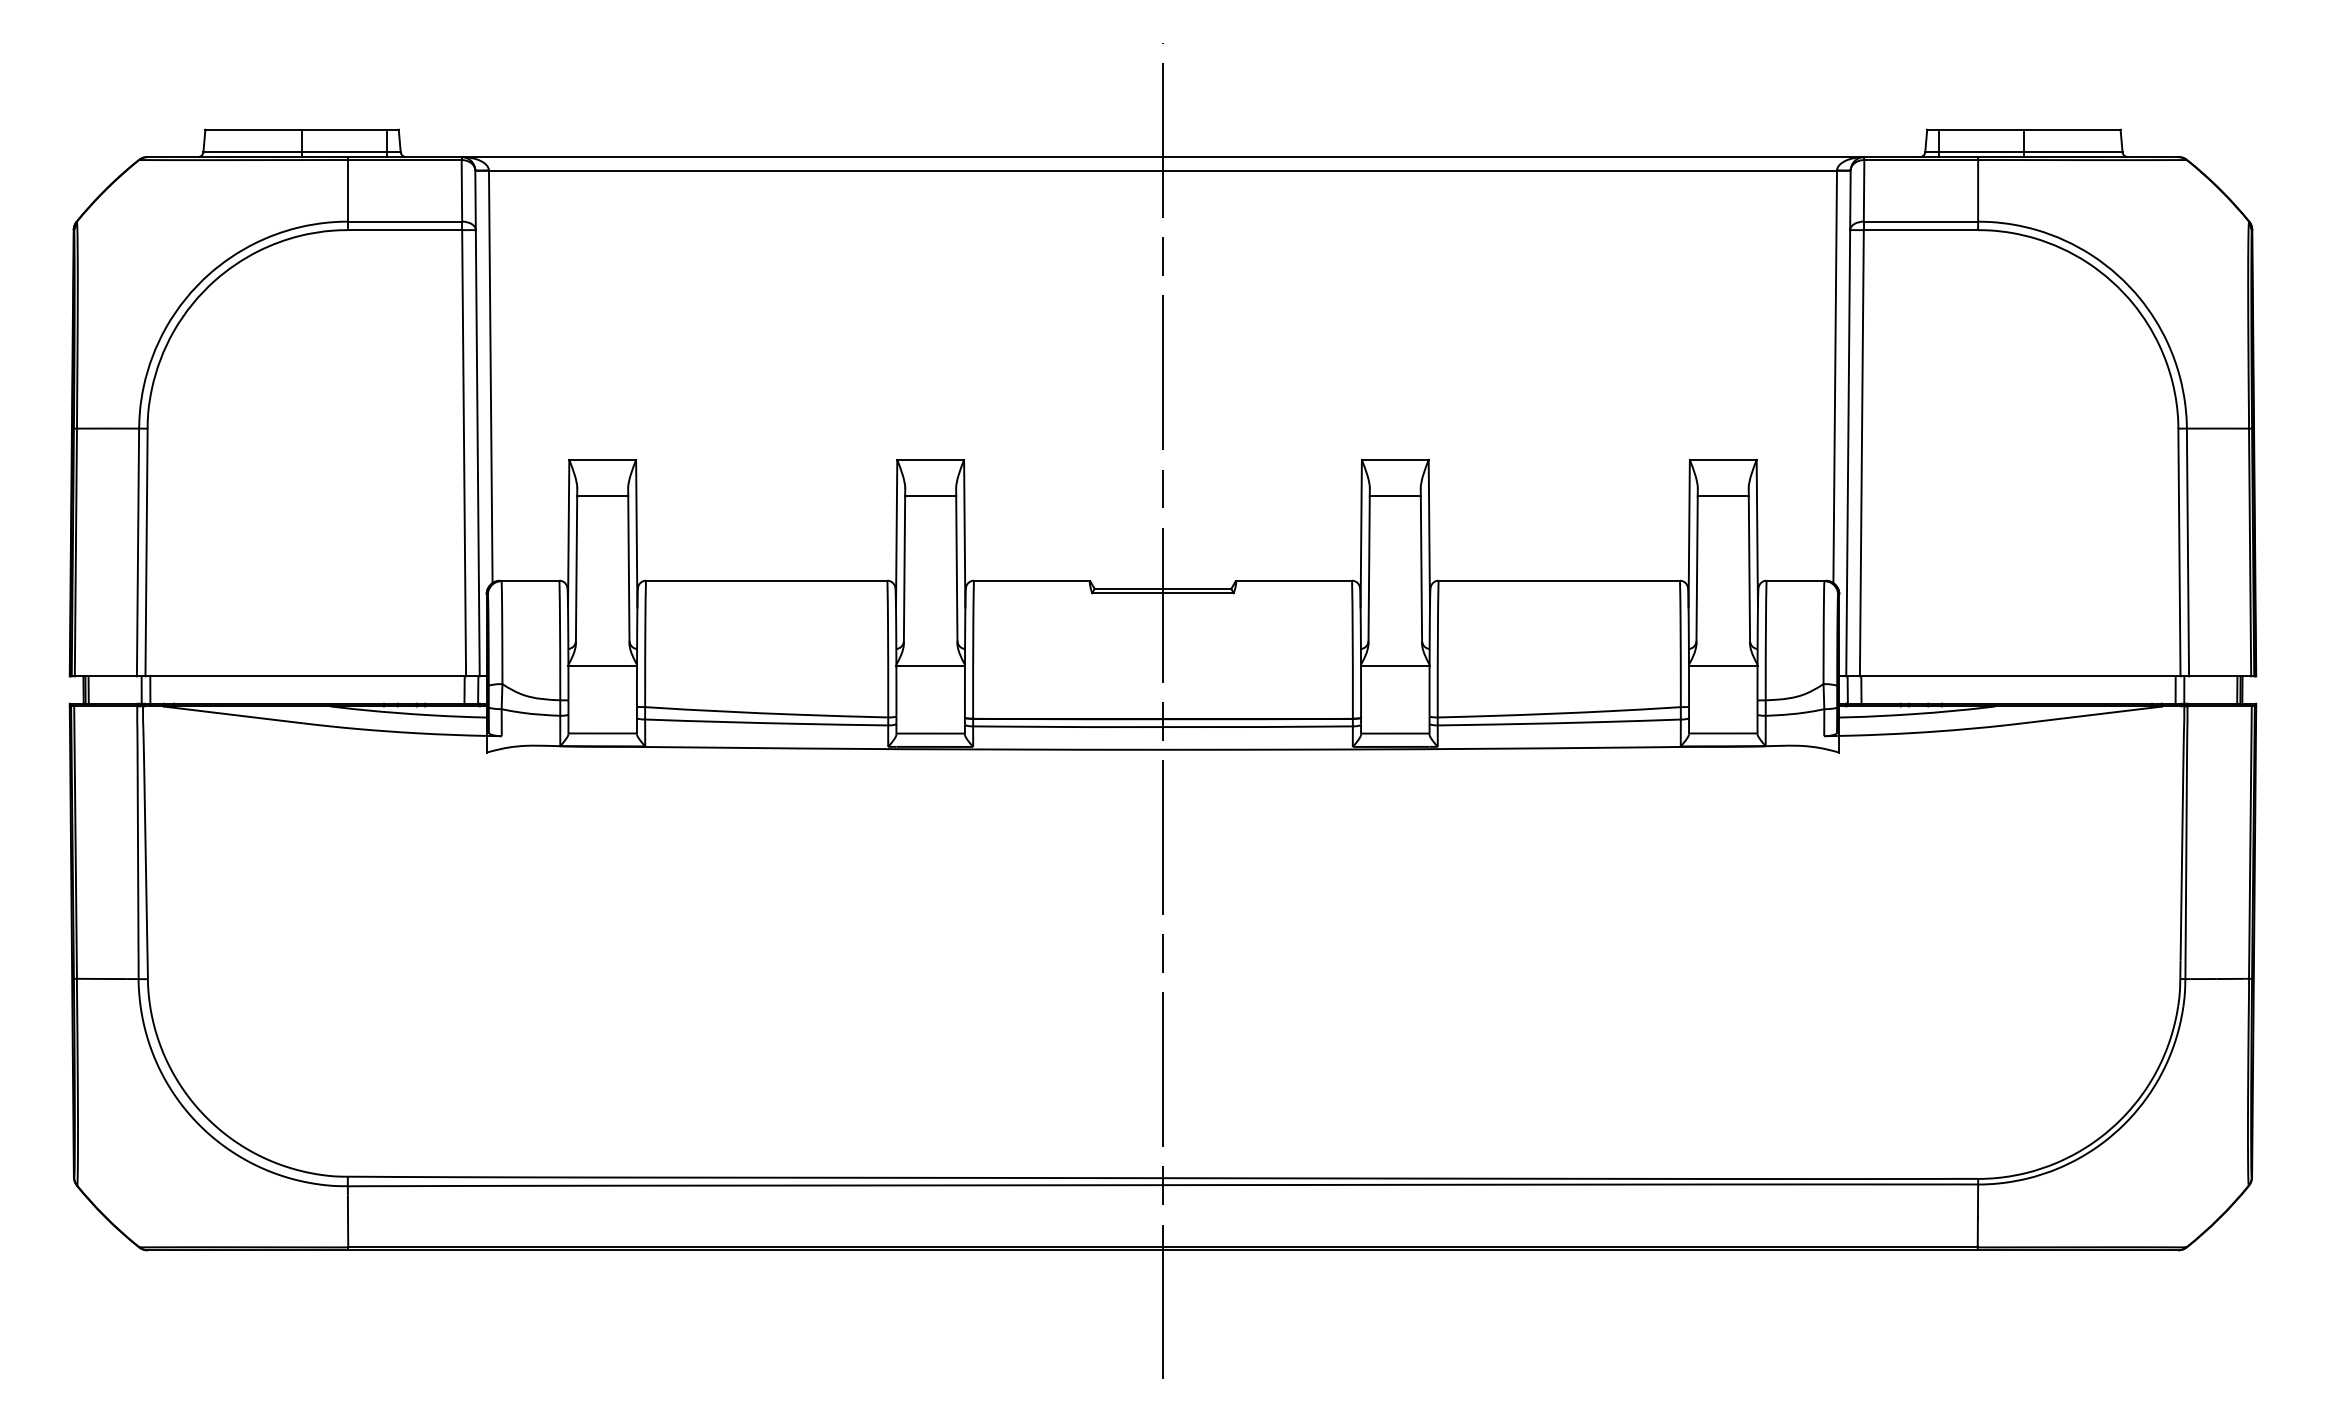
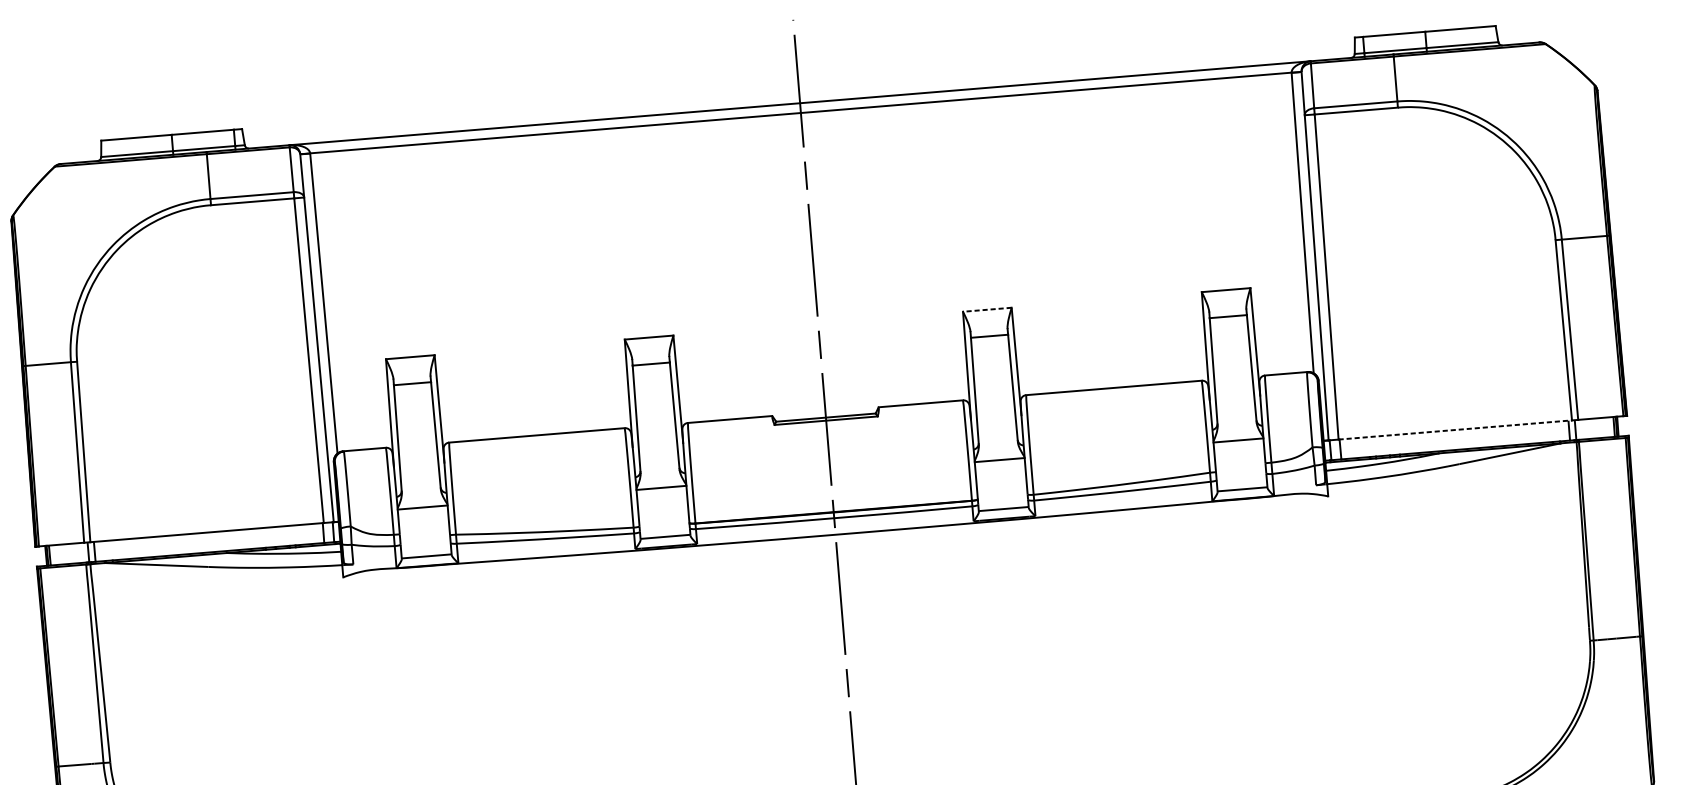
line: (1394, 459) -> (986, 309), solid -> dashed
line: (2020, 676) -> (1455, 430), solid -> dashed

